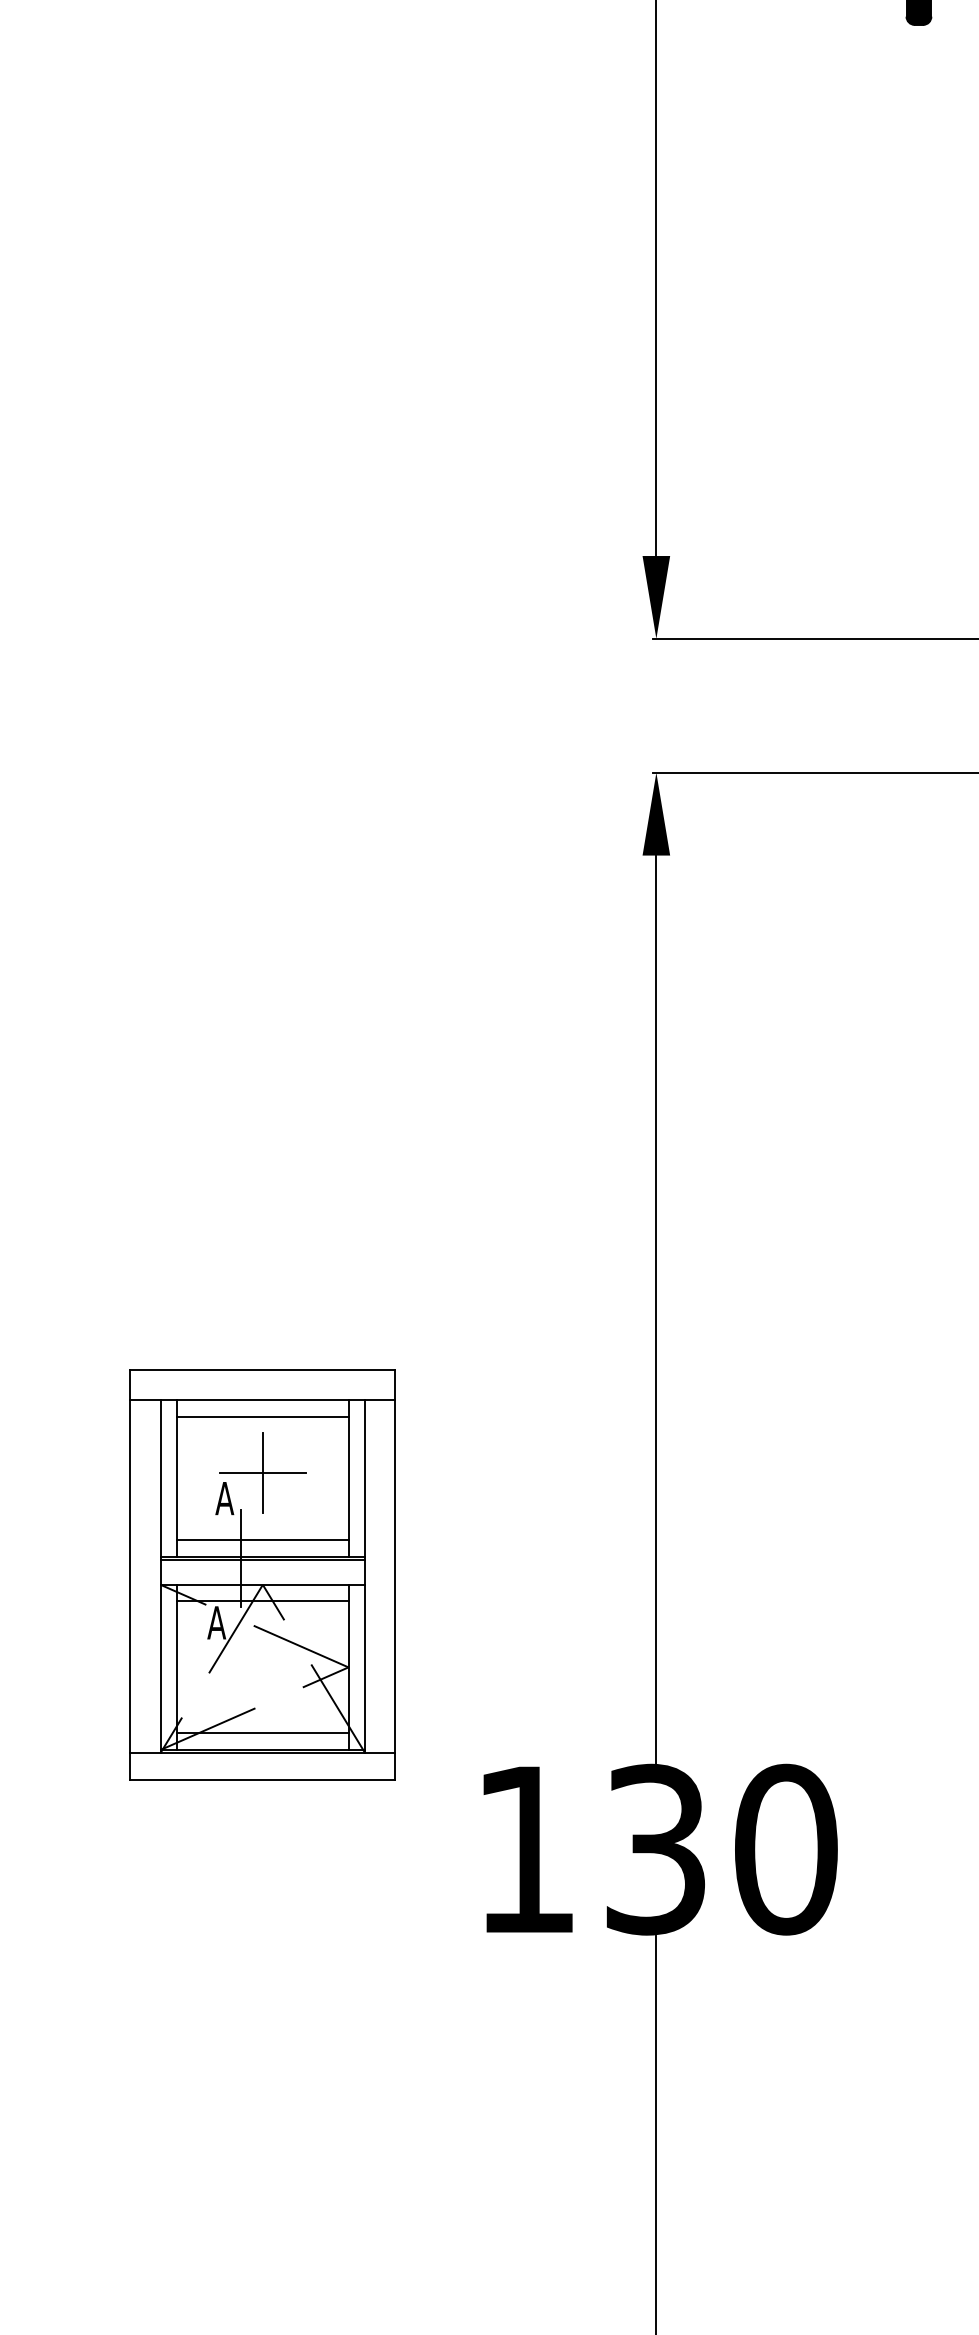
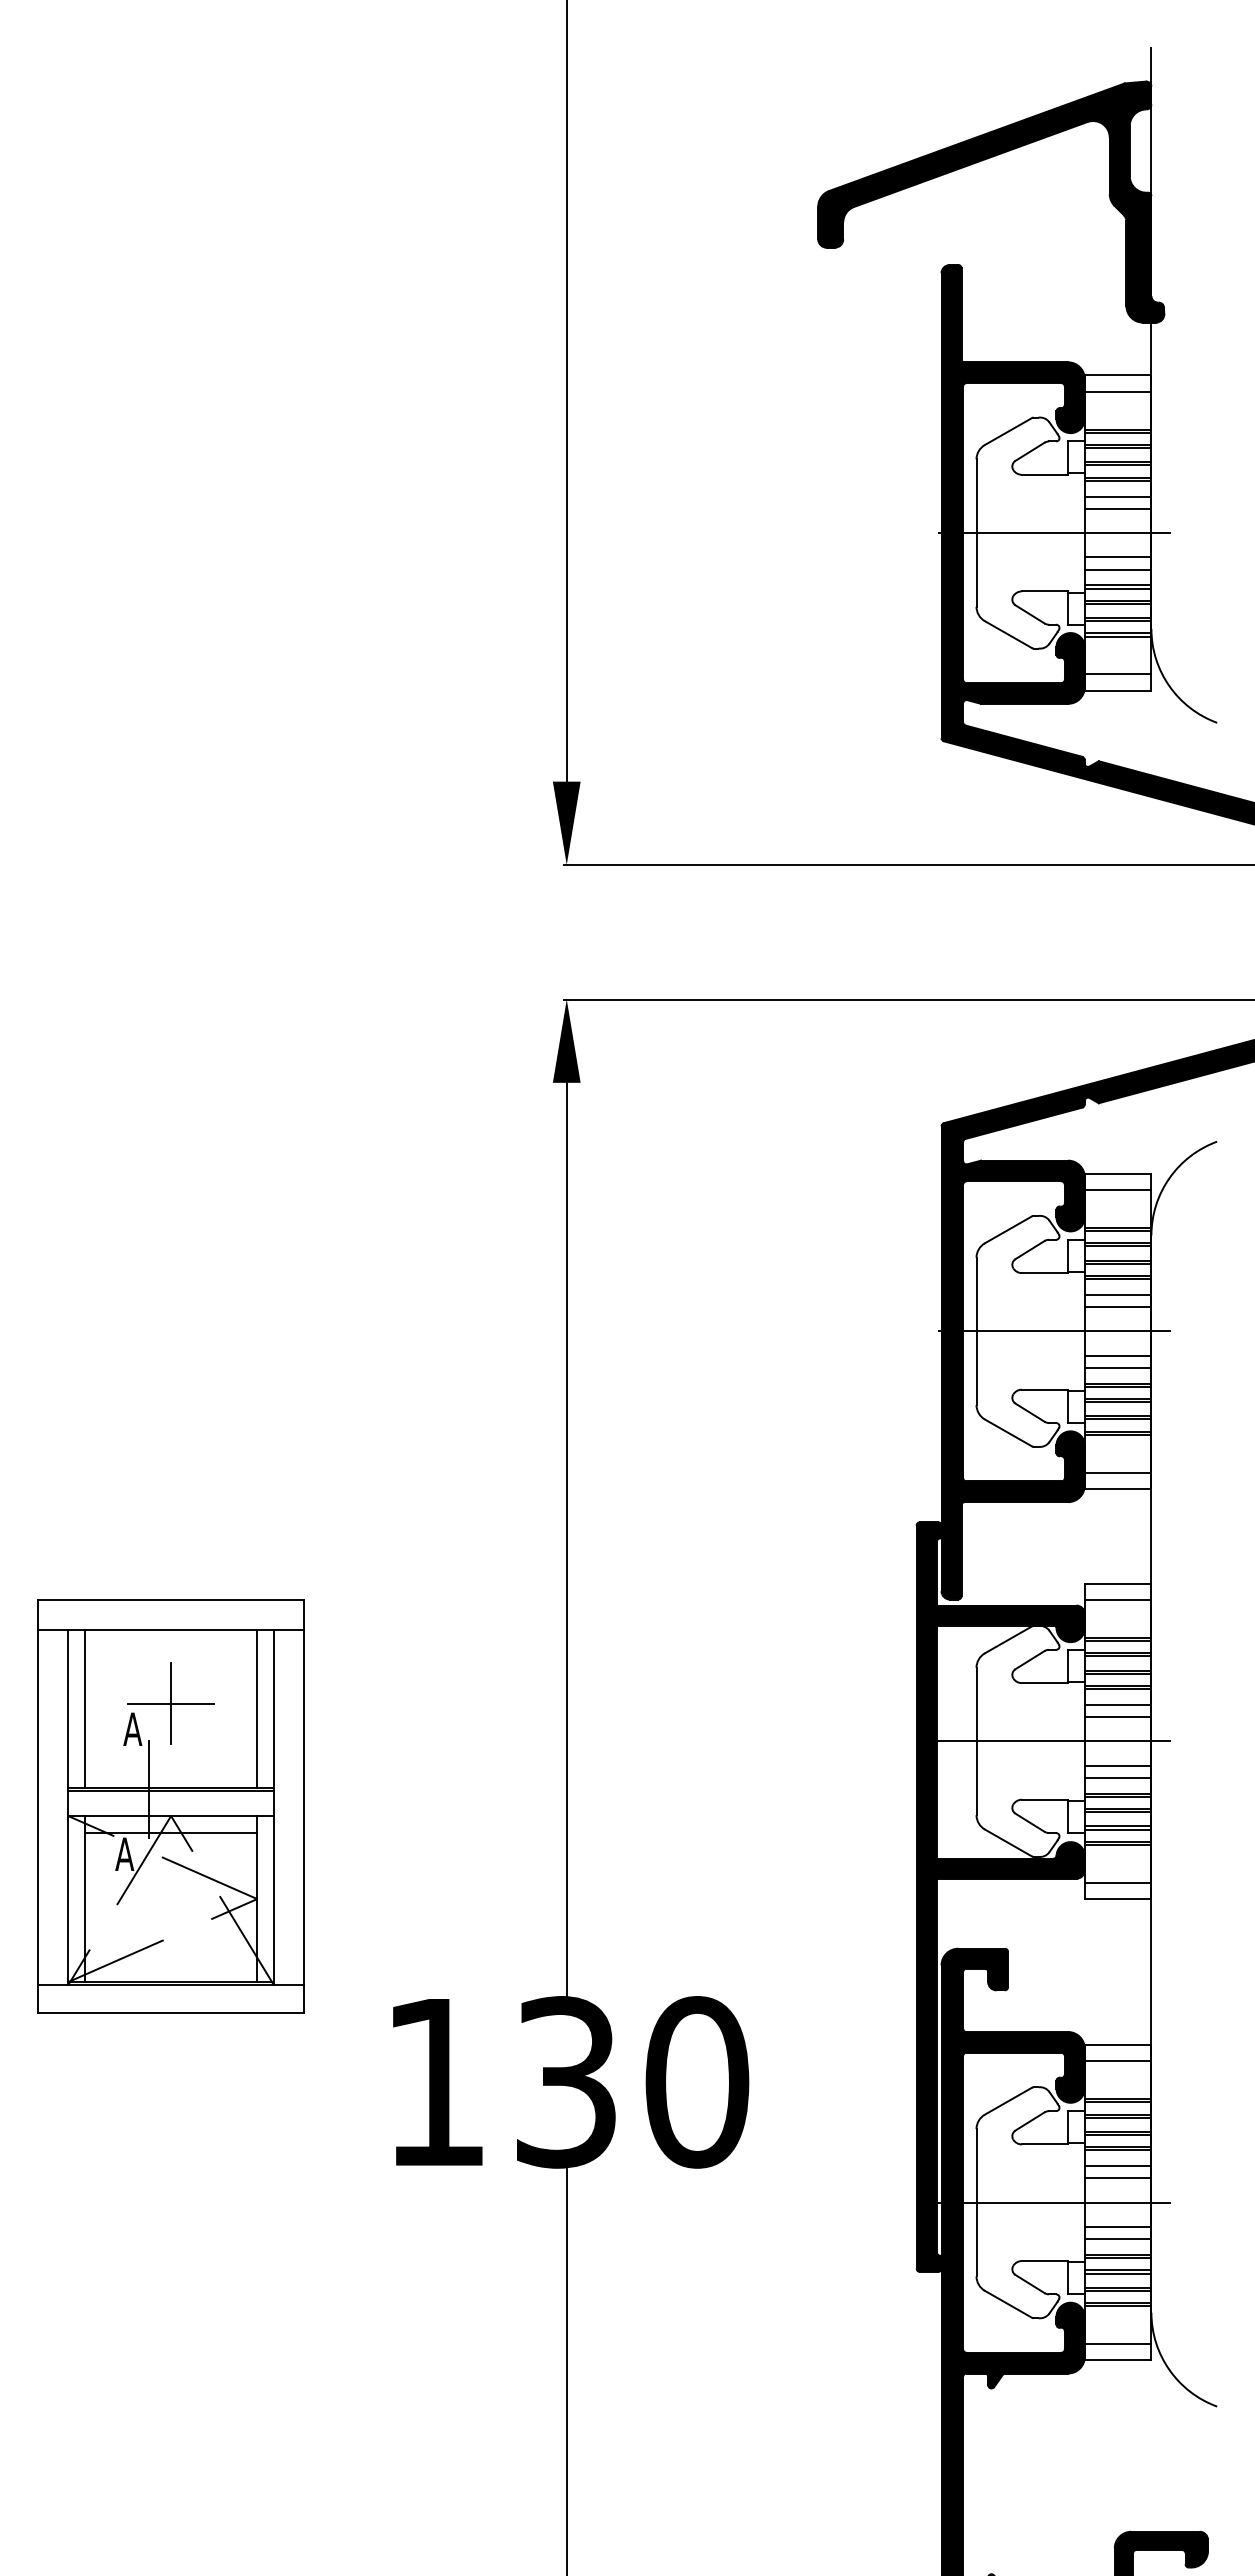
line: (262, 1417) -> (170, 1647), removed
line: (262, 1540) -> (170, 1771), removed
line: (262, 1733) -> (170, 1965), removed

